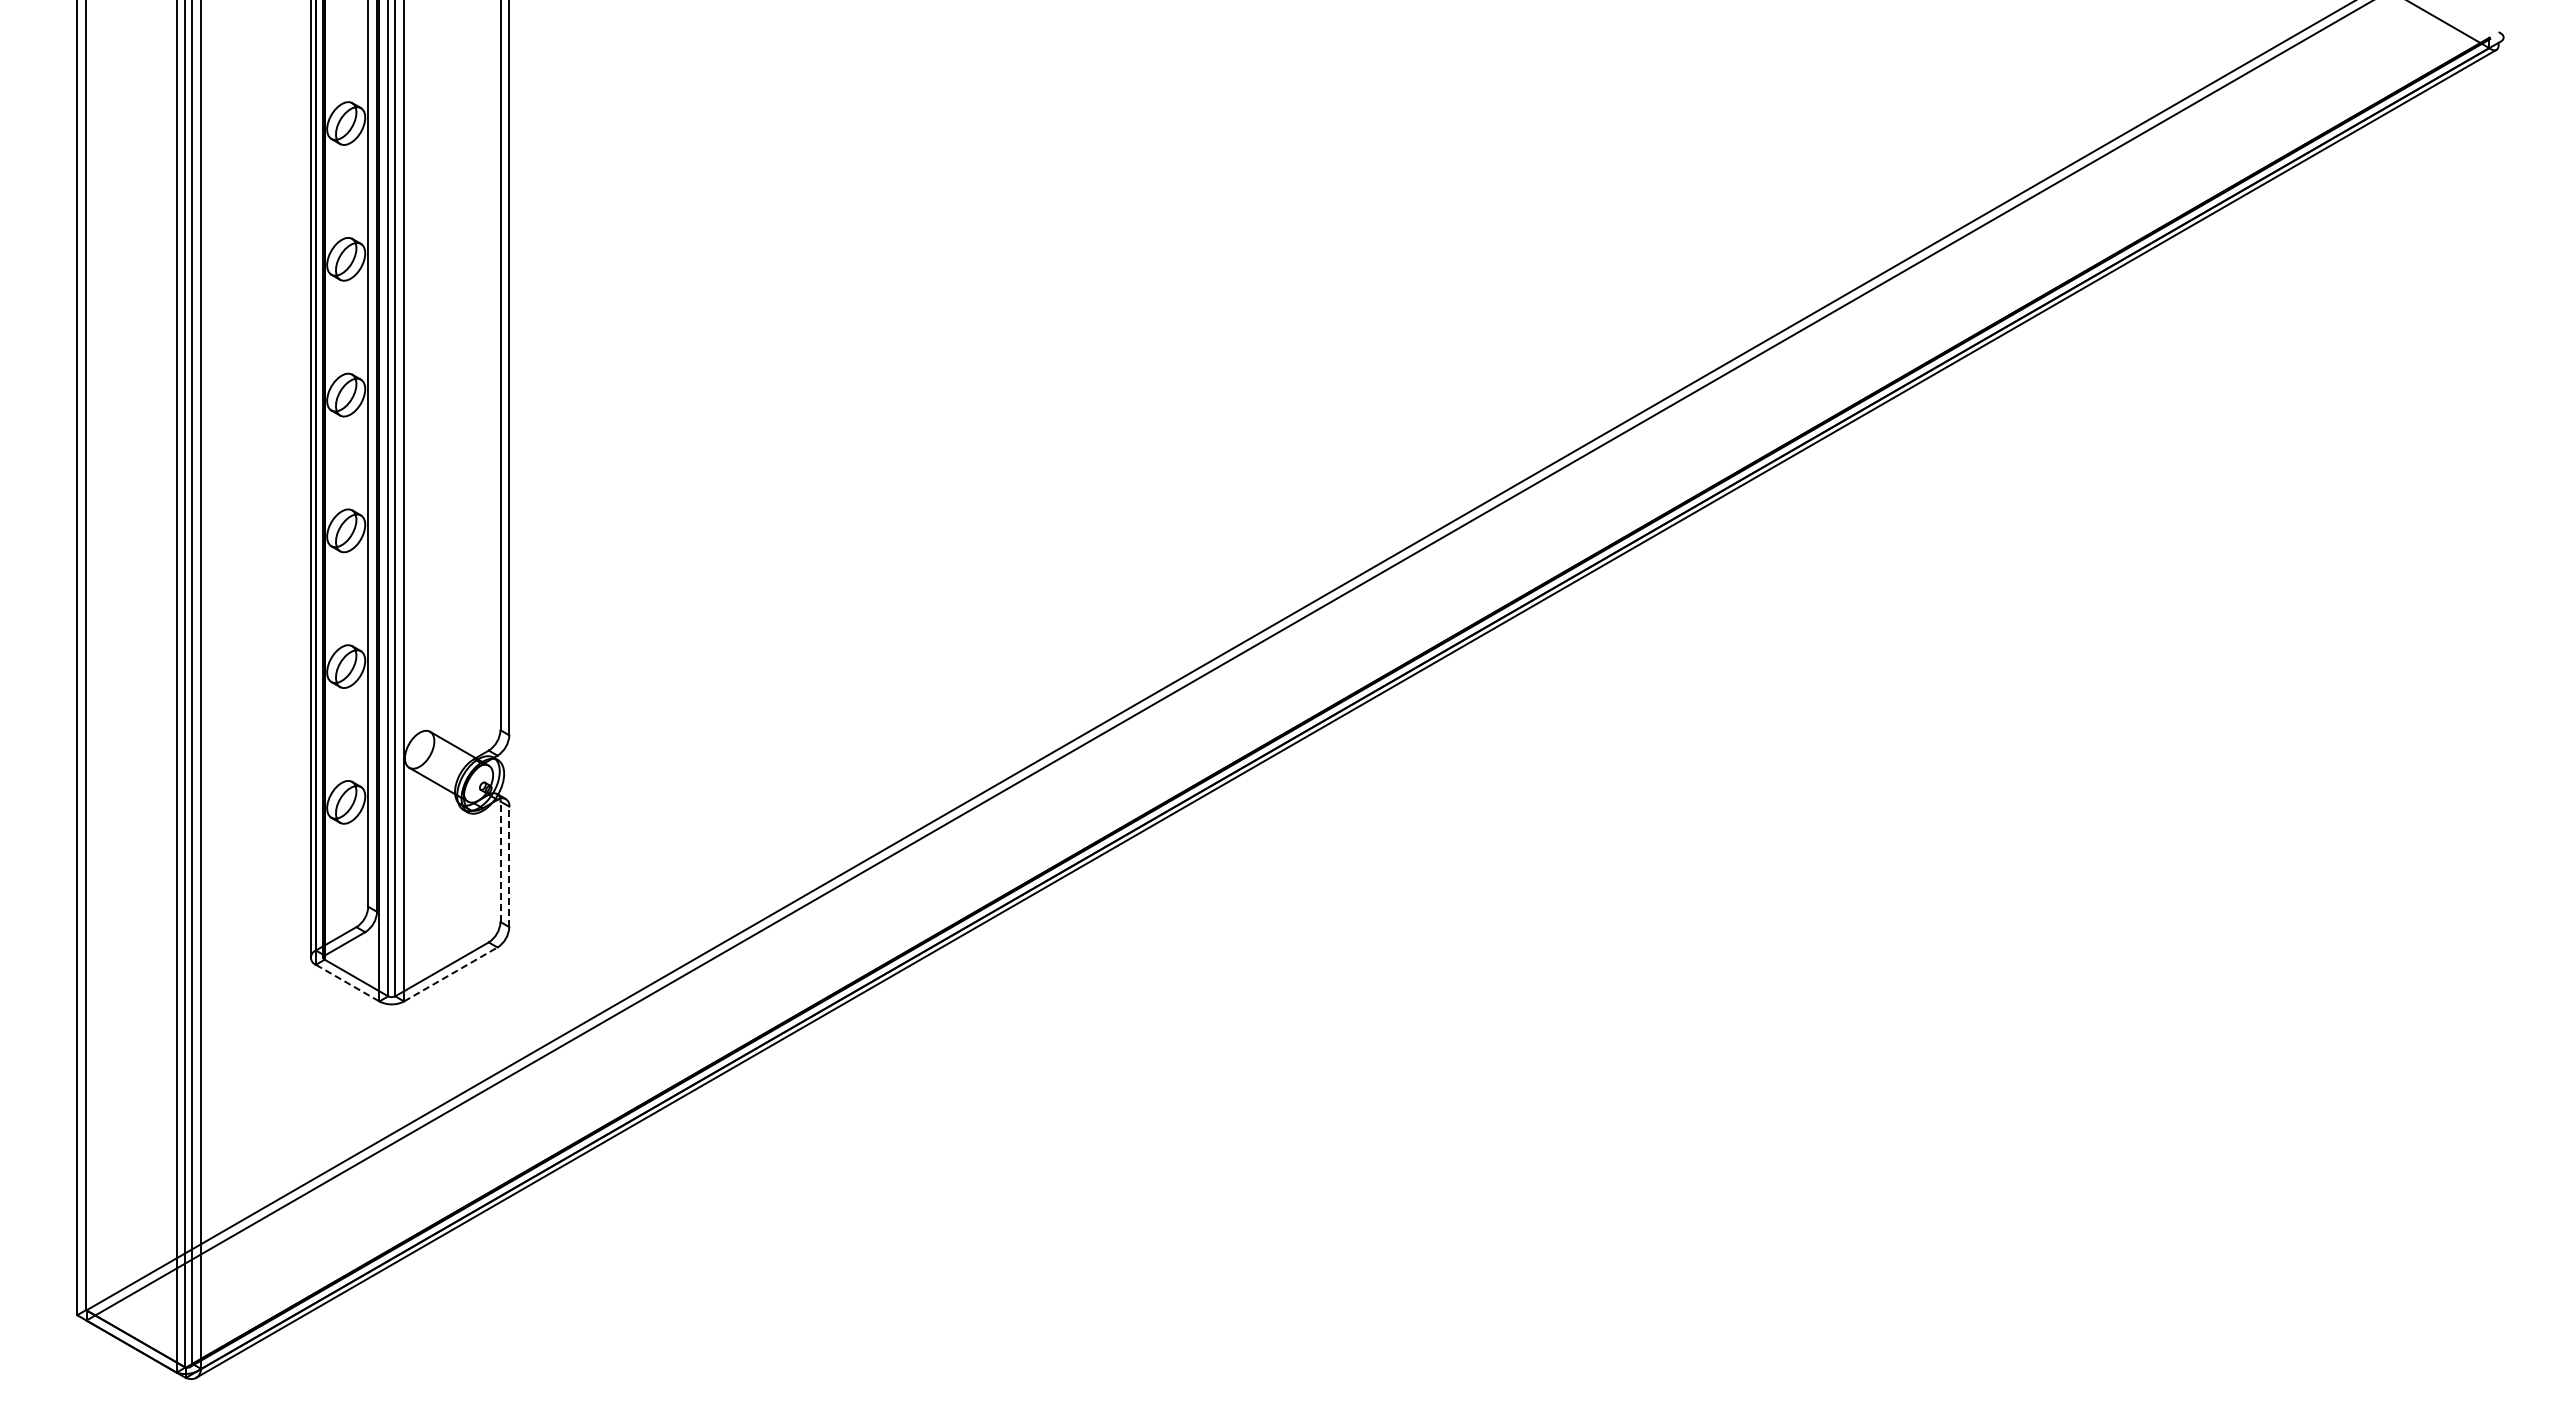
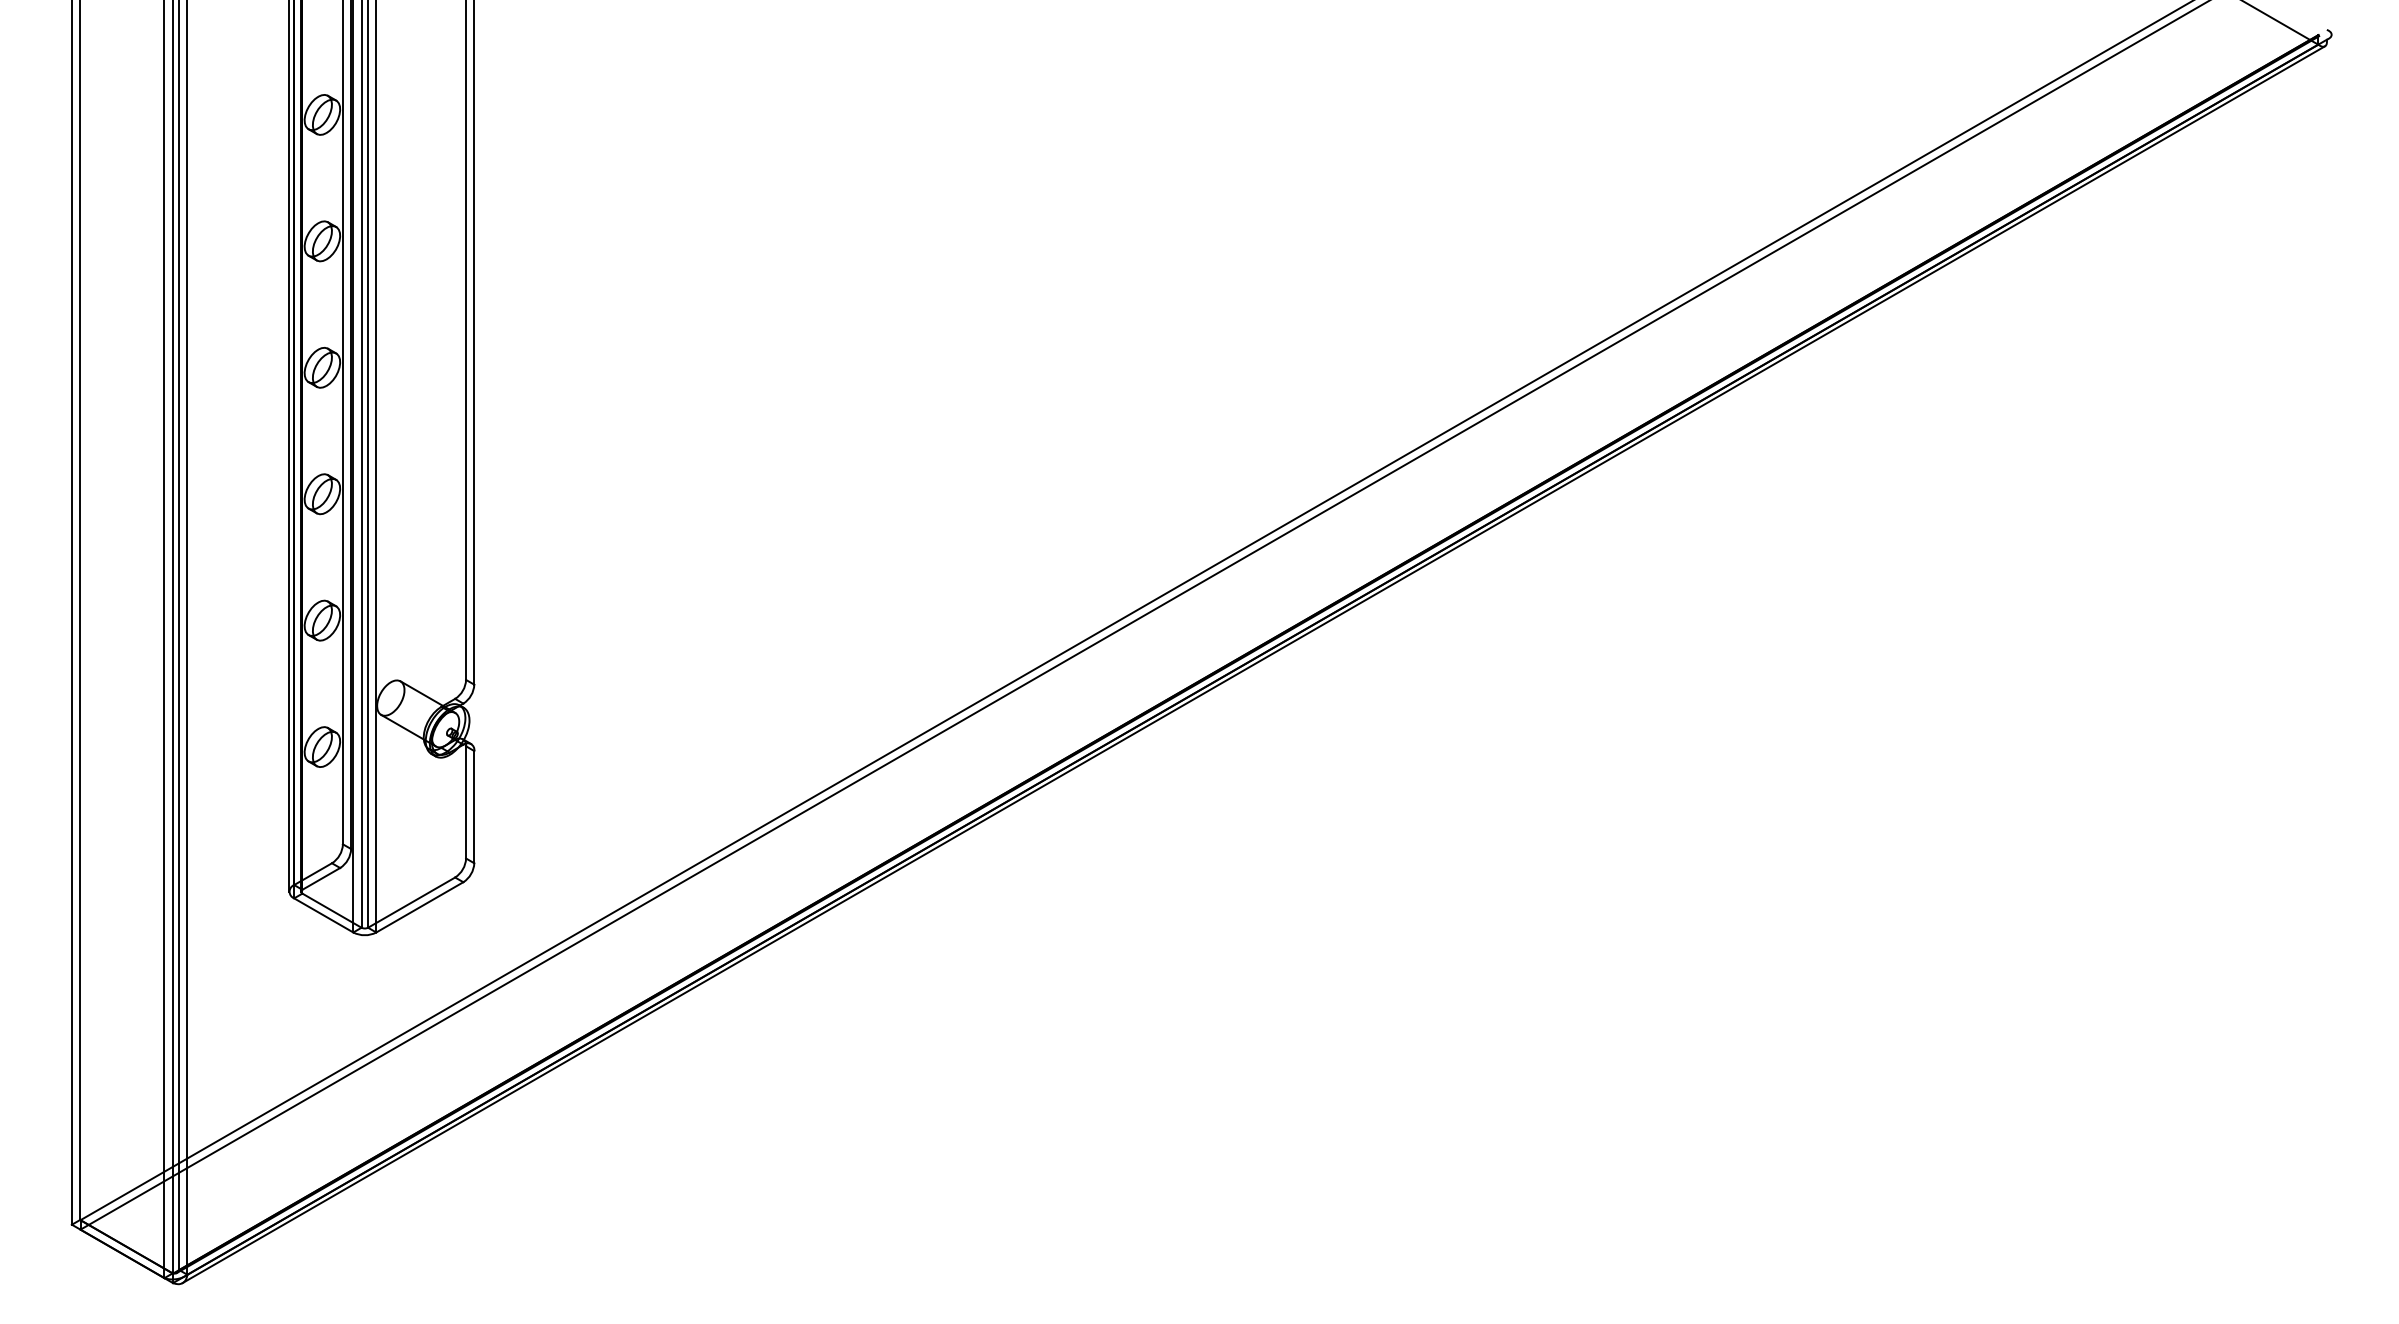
line: (500, 861) -> (466, 802), dashed -> solid
line: (509, 866) -> (474, 806), dashed -> solid
line: (450, 974) -> (419, 907), dashed -> solid
line: (347, 983) -> (323, 915), dashed -> solid

